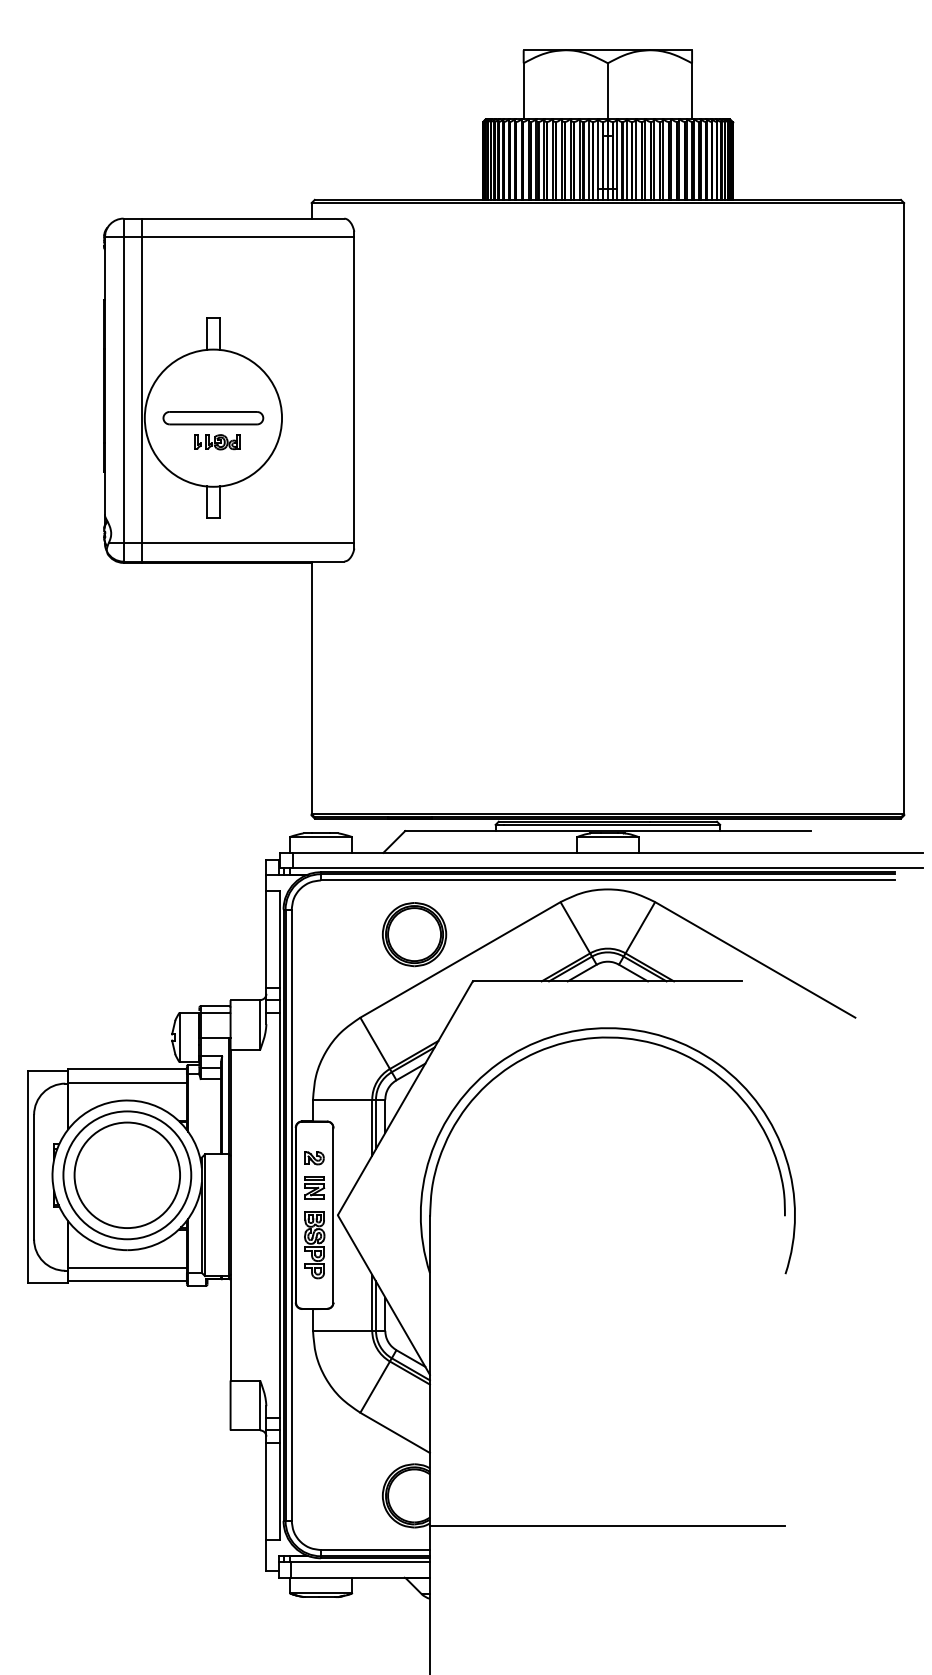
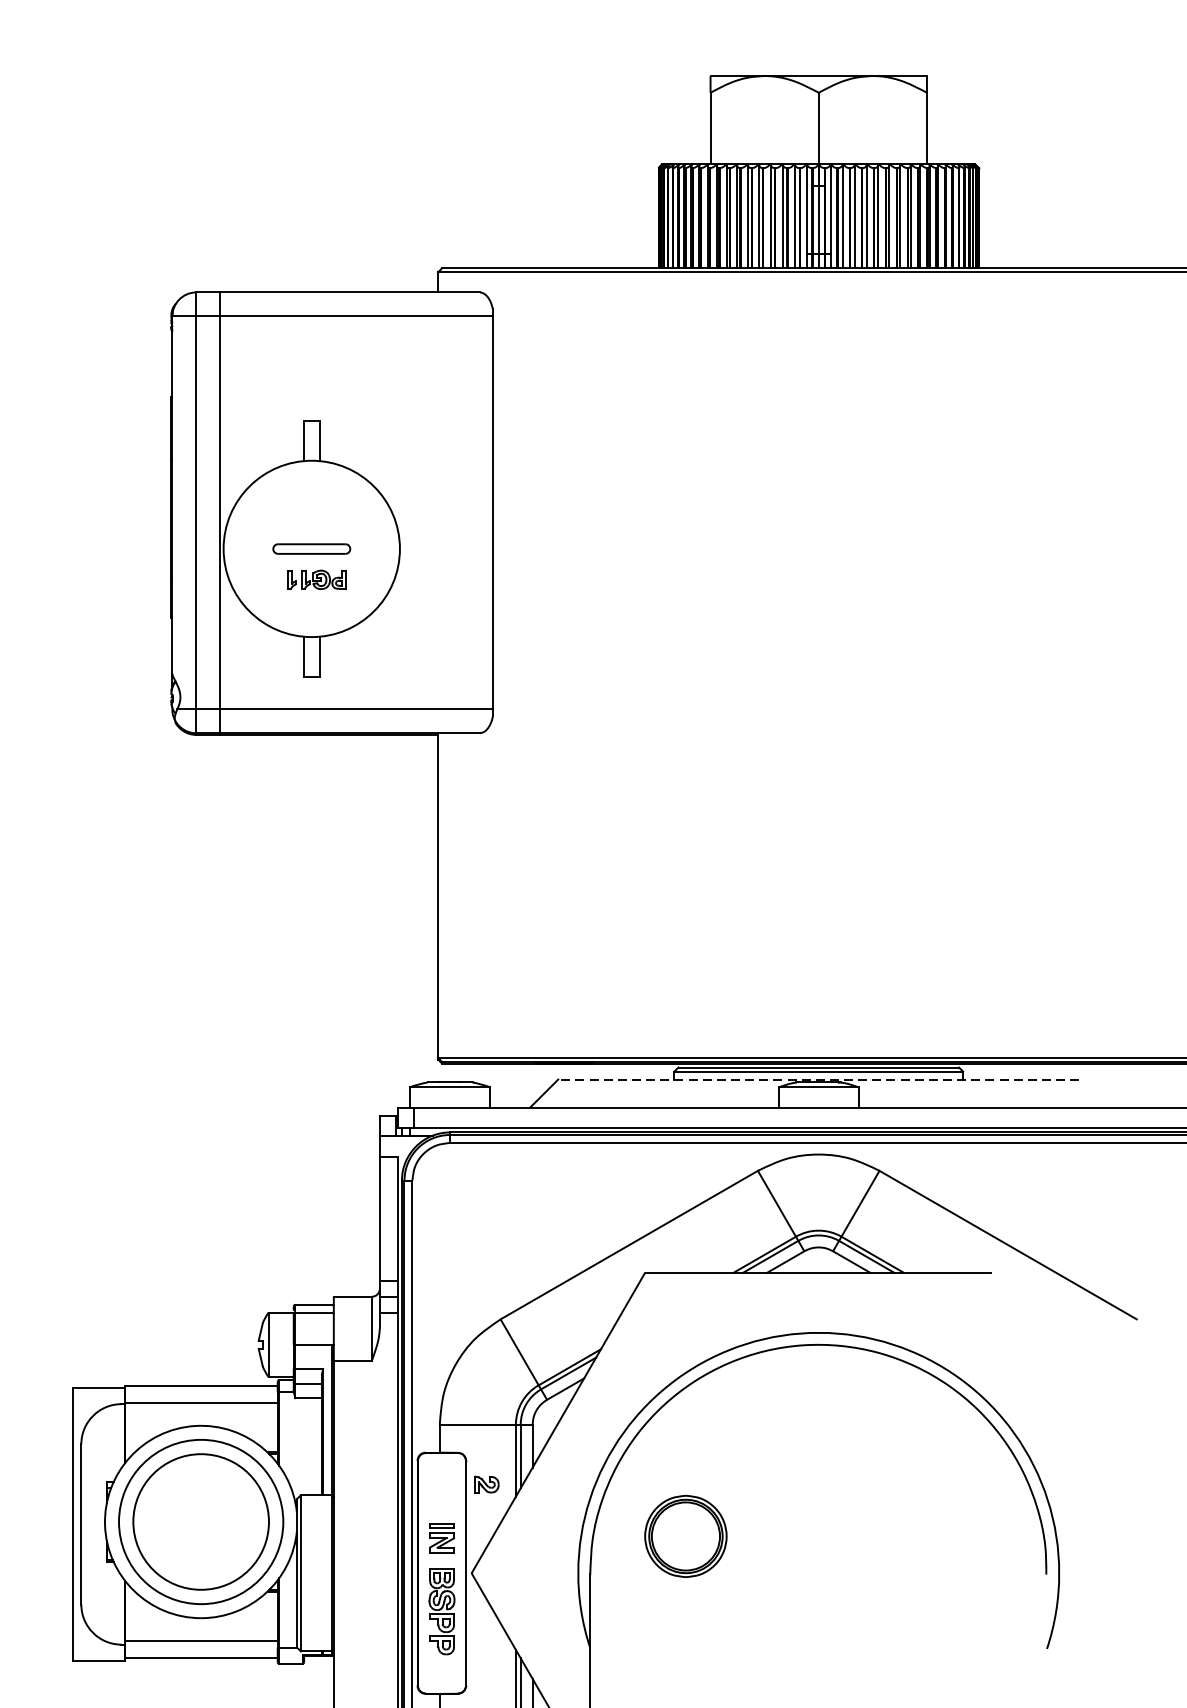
part: (213, 418) -> (311, 549), size x0.6
line: (607, 831) -> (818, 1080), solid -> dashed
part: (414, 934) -> (685, 1536), moved
part: (314, 1158) -> (486, 1484), moved

